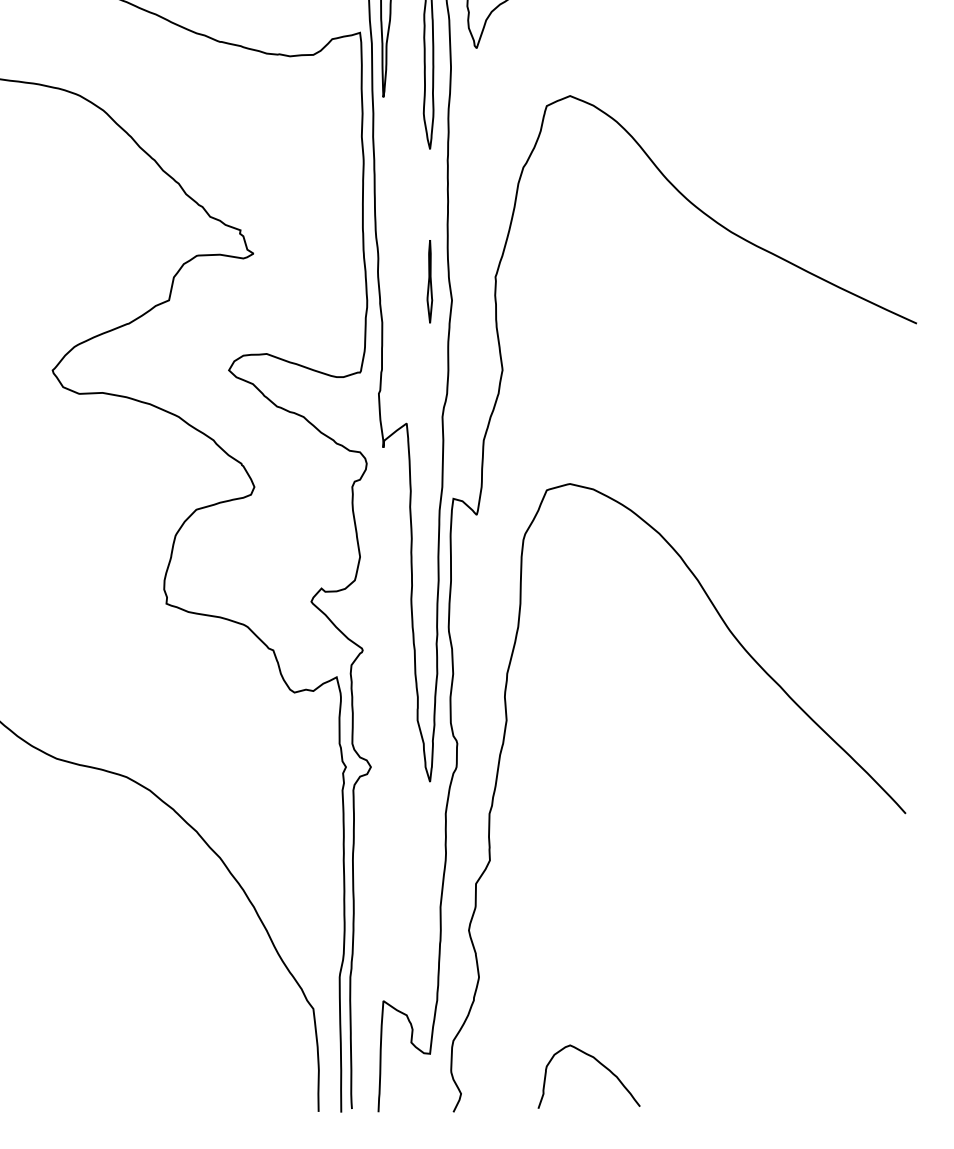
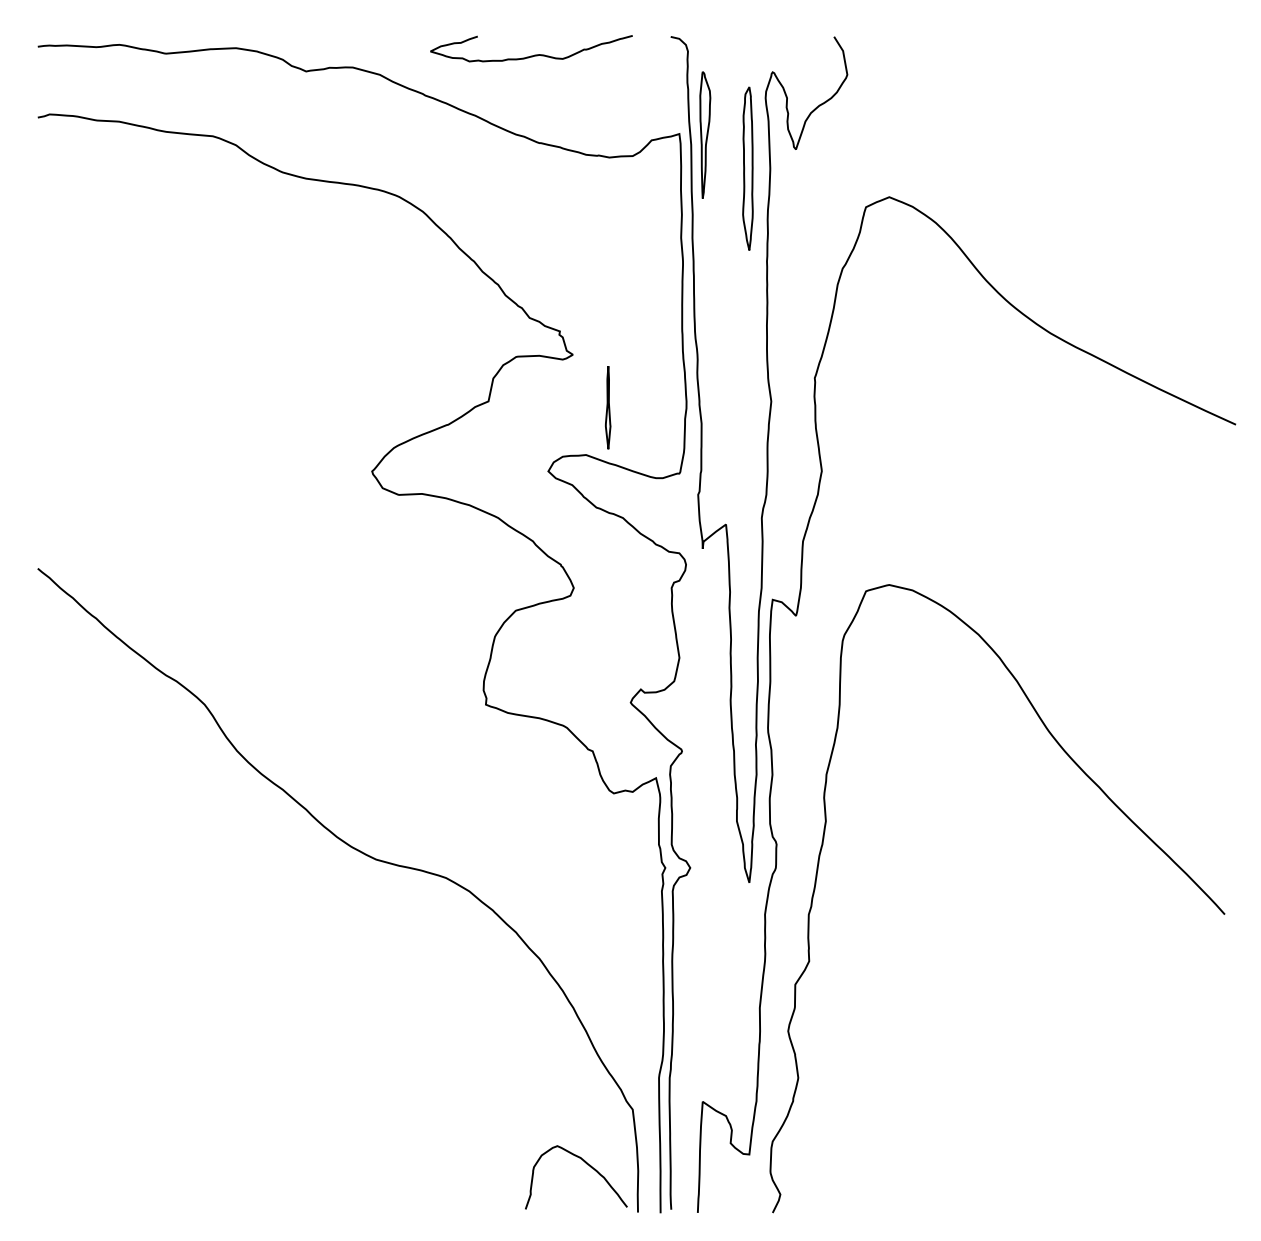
part: (430, 281) -> (608, 407), moved
curve: (599, 1063) -> (586, 1164), moved

